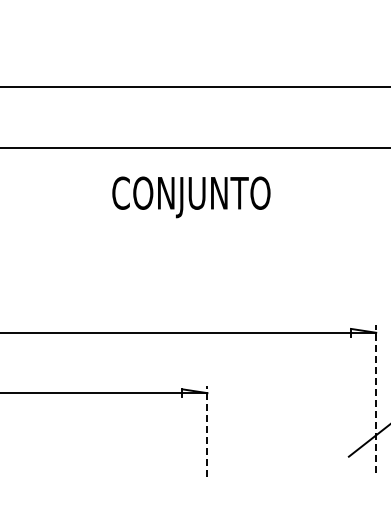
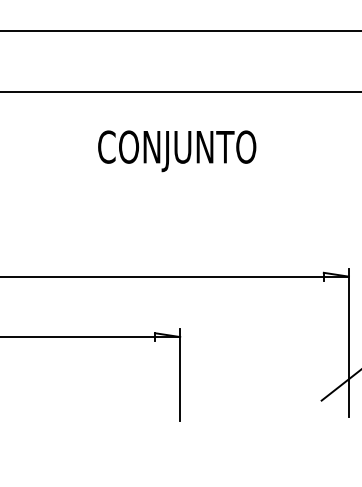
text: (191, 197) -> (177, 151), moved
line: (376, 398) -> (349, 342), dashed -> solid
line: (207, 431) -> (180, 375), dashed -> solid

